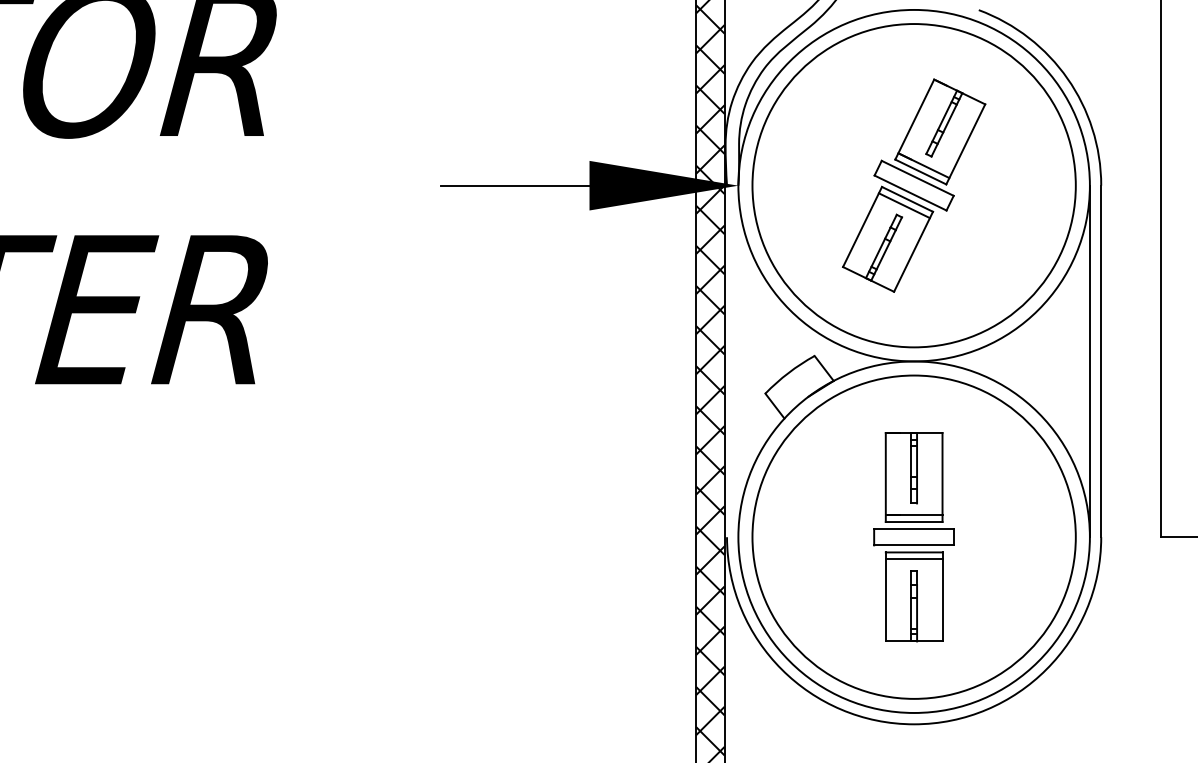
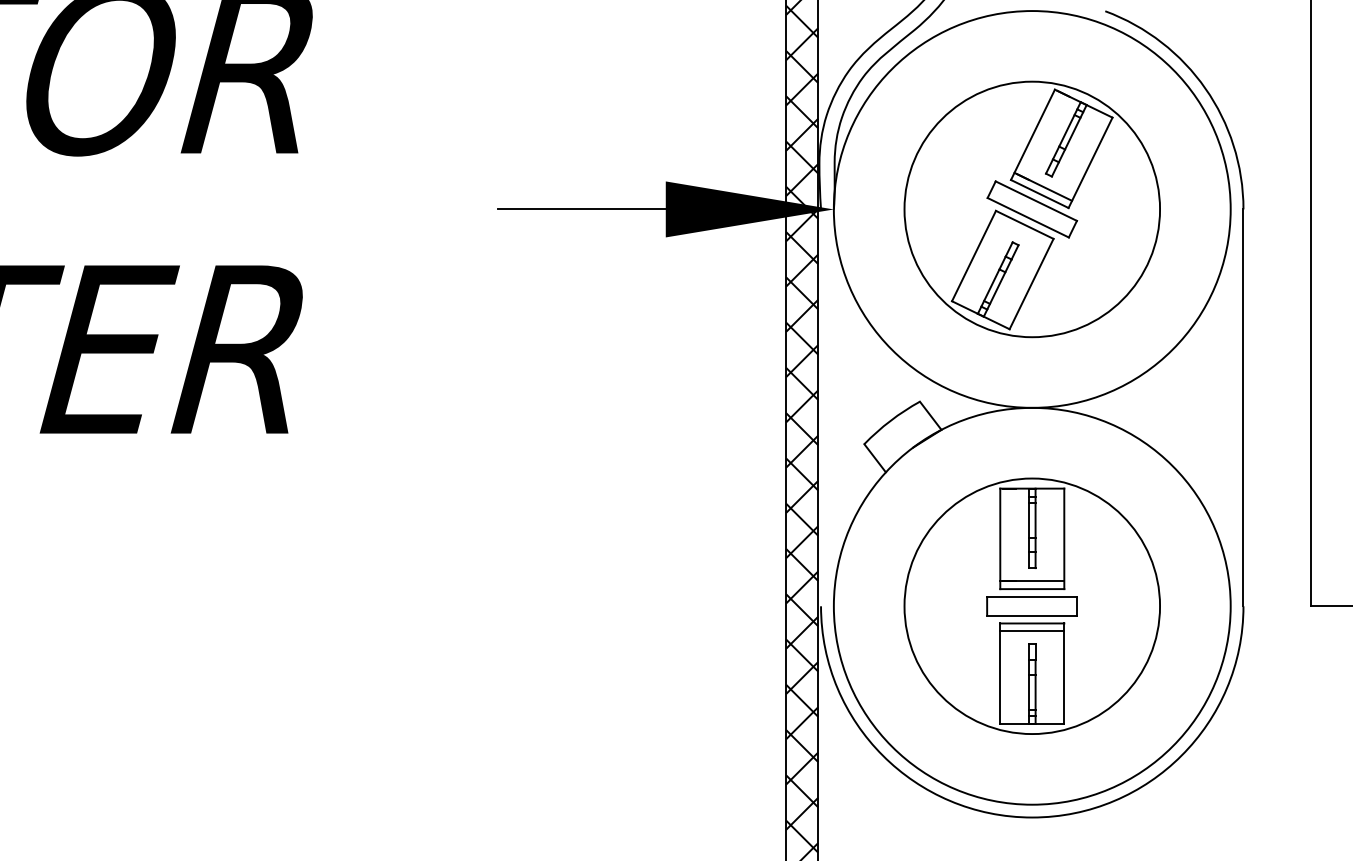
circle: (913, 184) -> (1031, 208), size x0.7
line: (904, 206) -> (1021, 232), removed
line: (1089, 361) -> (1230, 407), removed
circle: (913, 536) -> (1031, 605), size x0.7

